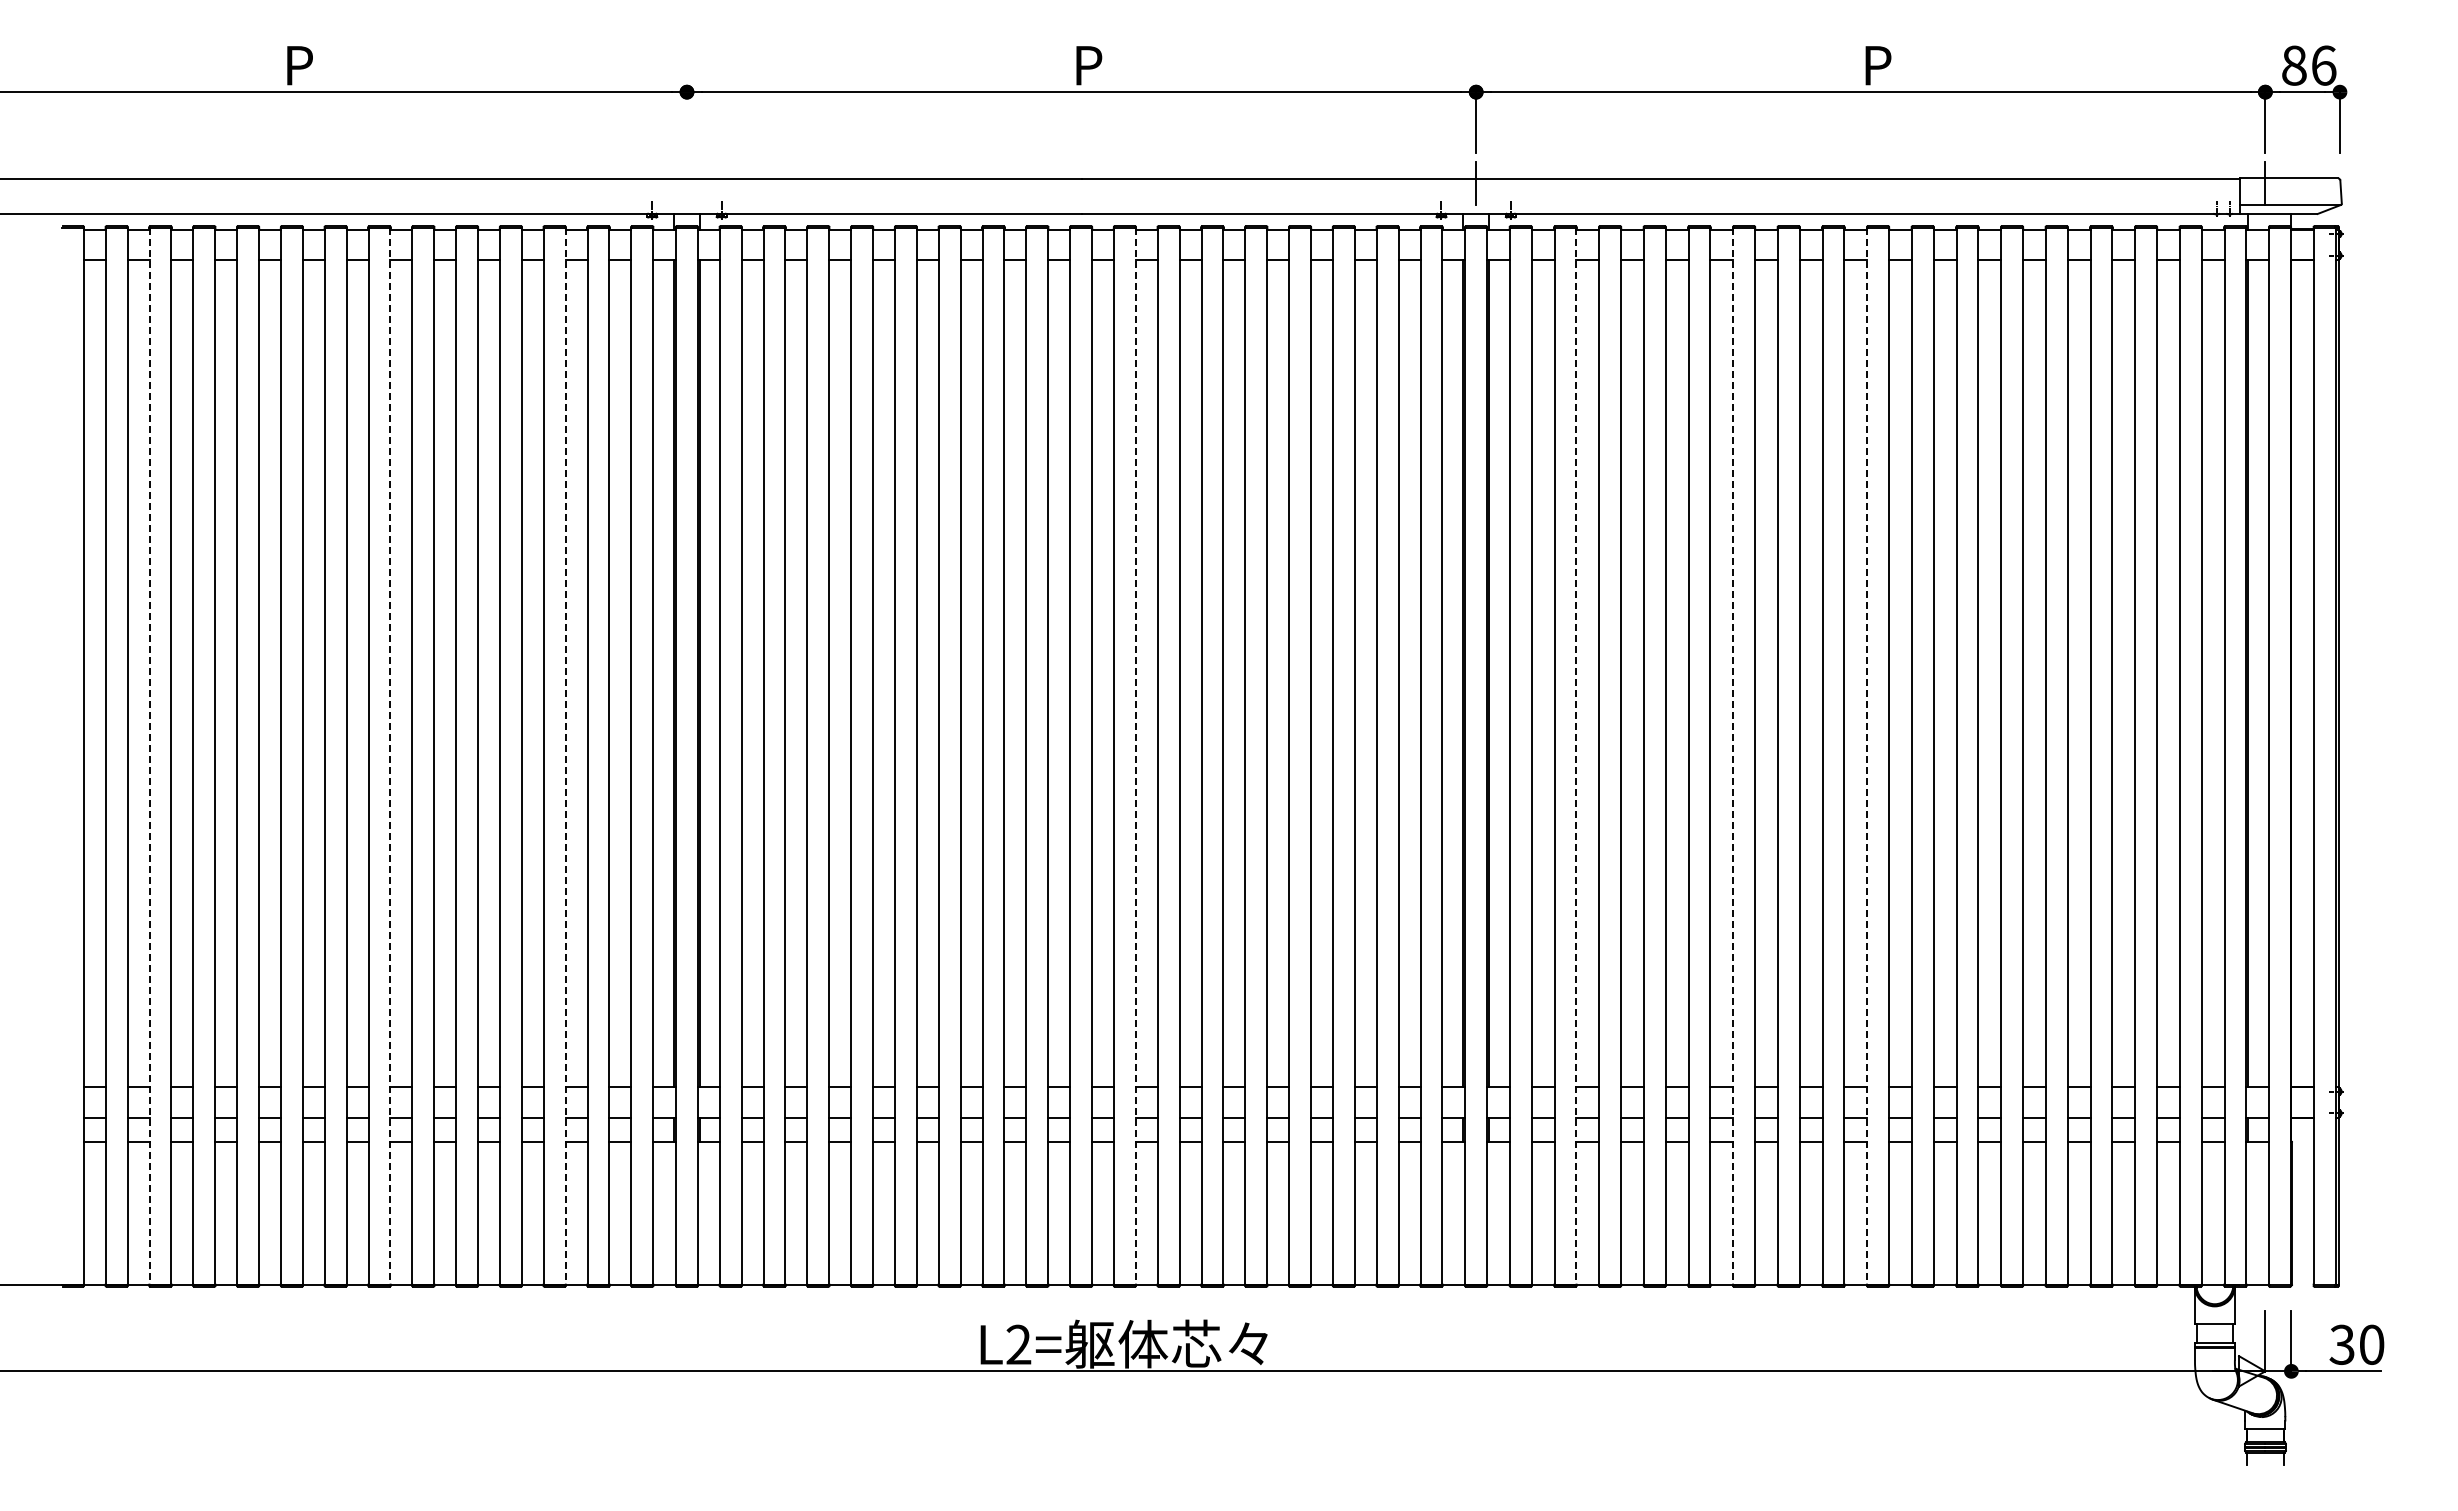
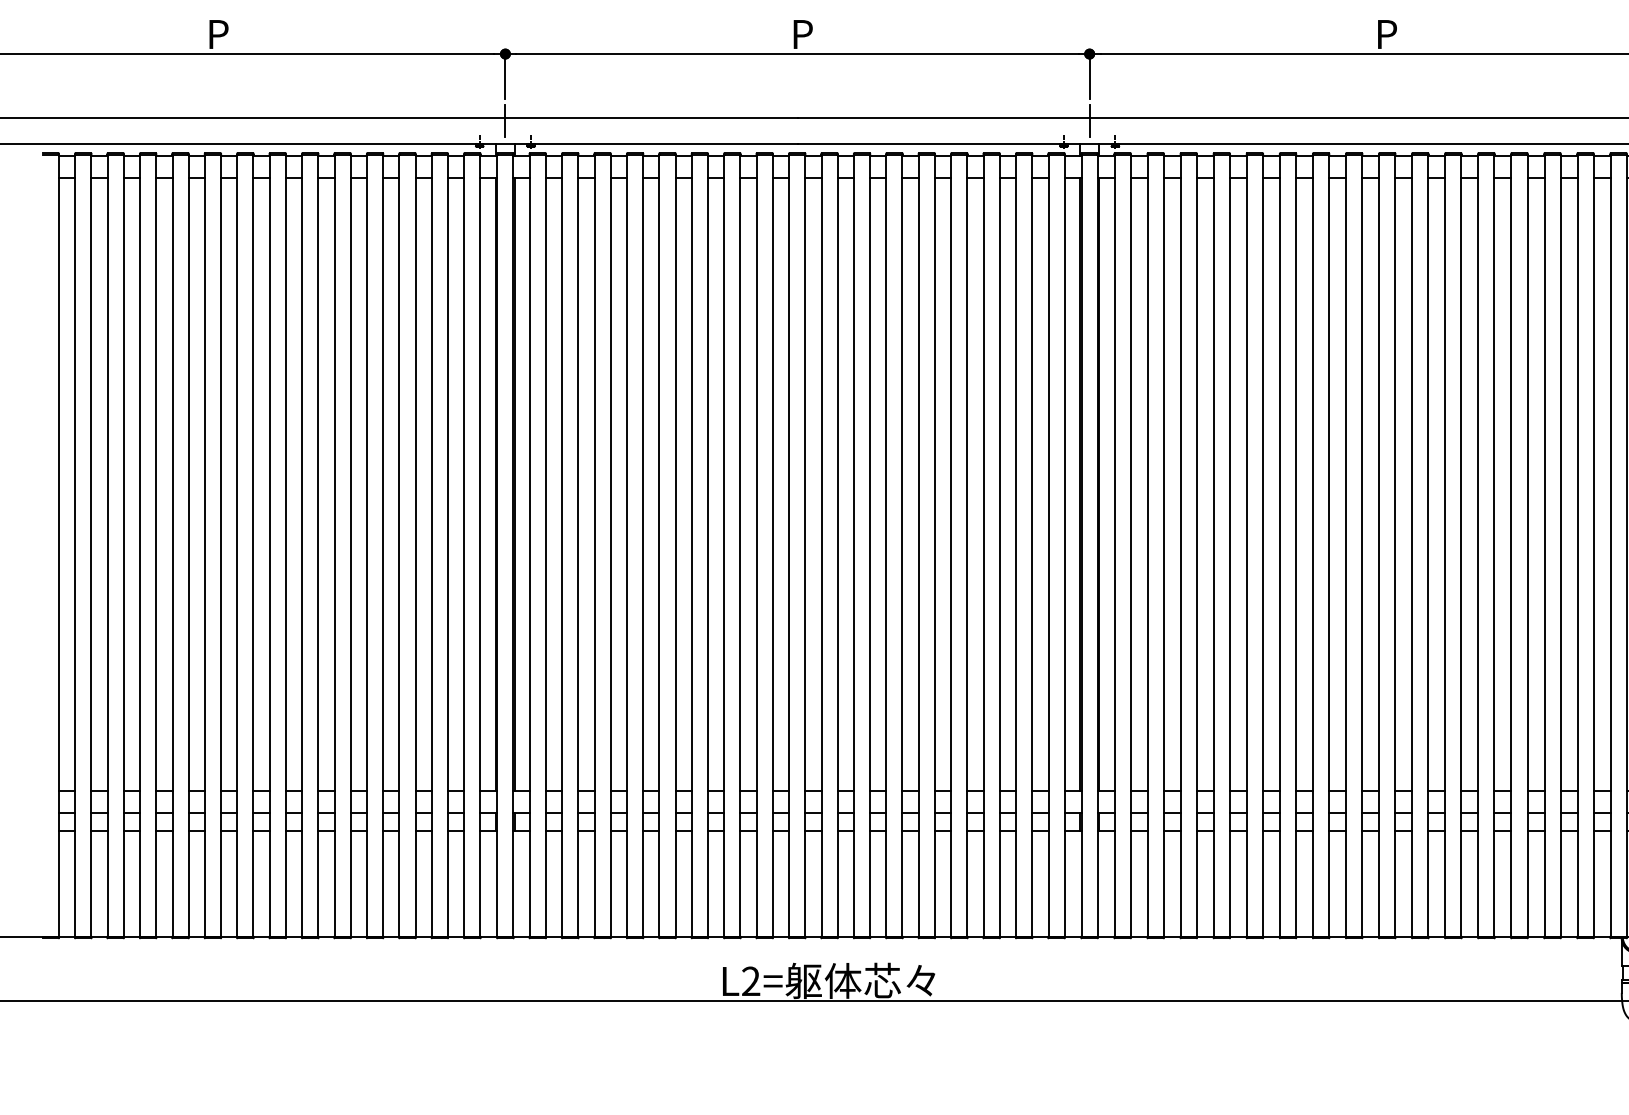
line: (686, 121) -> (505, 75), added
line: (686, 182) -> (505, 120), added
line: (149, 756) -> (107, 545), dashed -> solid
line: (390, 756) -> (285, 545), dashed -> solid
line: (565, 756) -> (415, 545), dashed -> solid
line: (1135, 756) -> (837, 545), dashed -> solid
line: (1576, 756) -> (1163, 545), dashed -> solid
line: (1733, 756) -> (1280, 545), dashed -> solid
line: (1867, 756) -> (1379, 545), dashed -> solid

